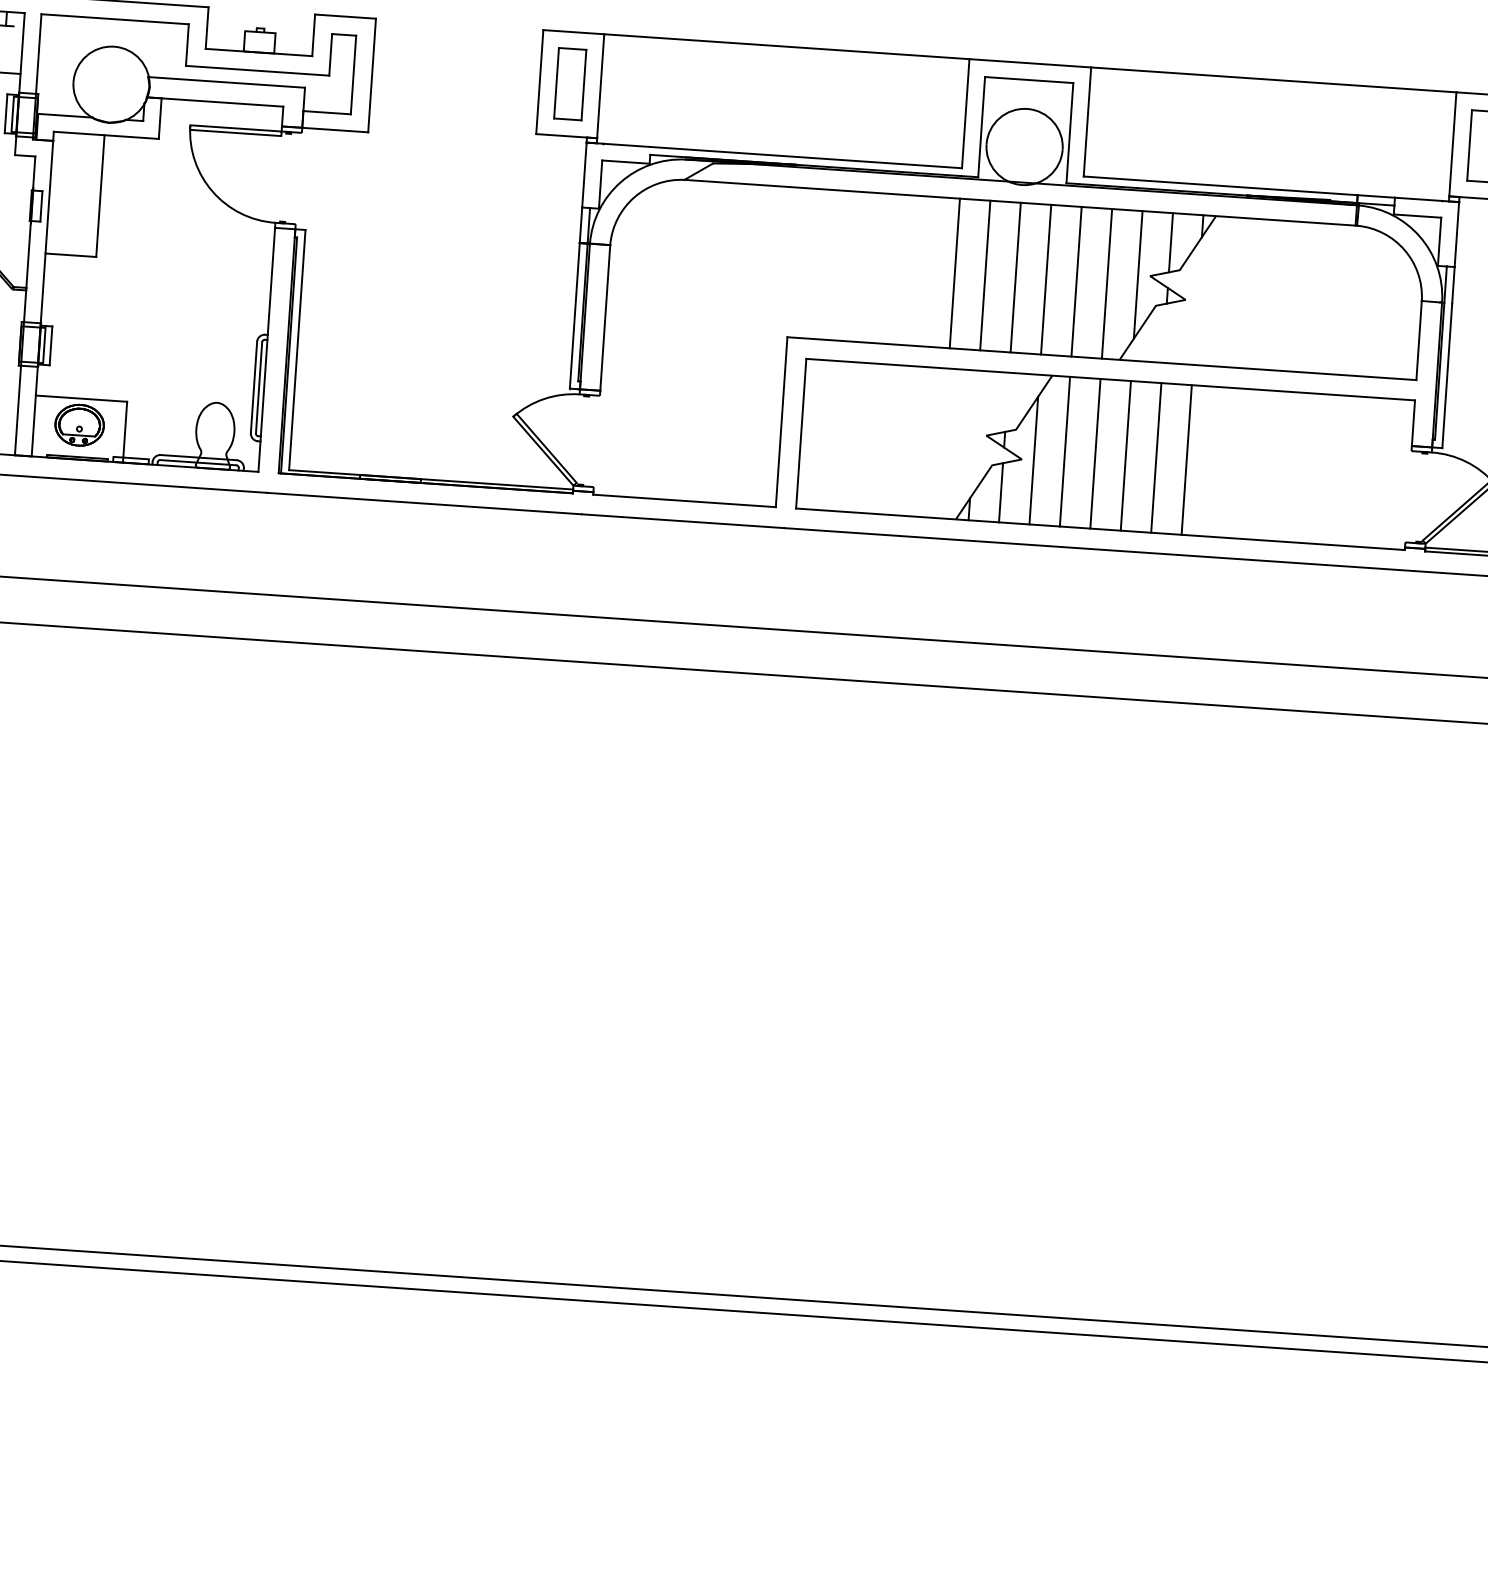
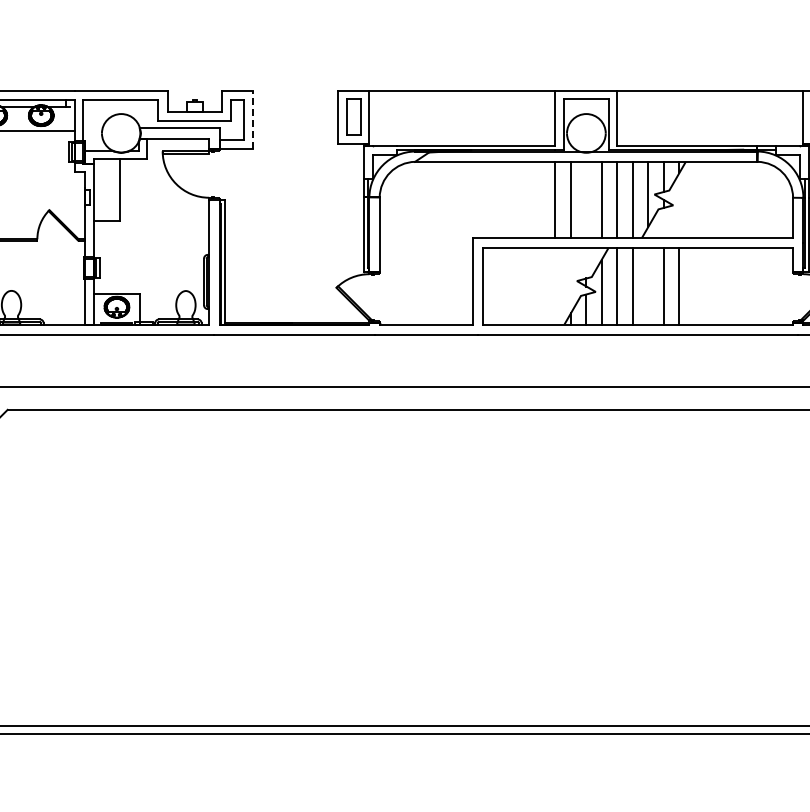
line: (372, 75) -> (253, 119), solid -> dashed
line: (1015, 276) -> (586, 199), removed
line: (1126, 455) -> (648, 286), removed

